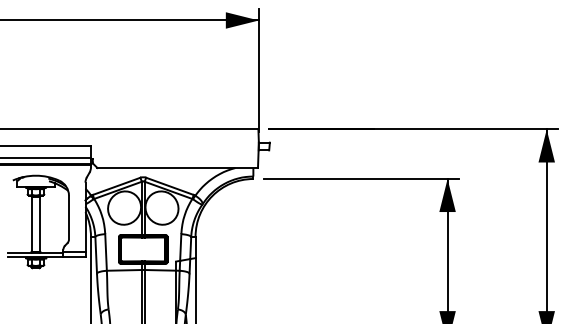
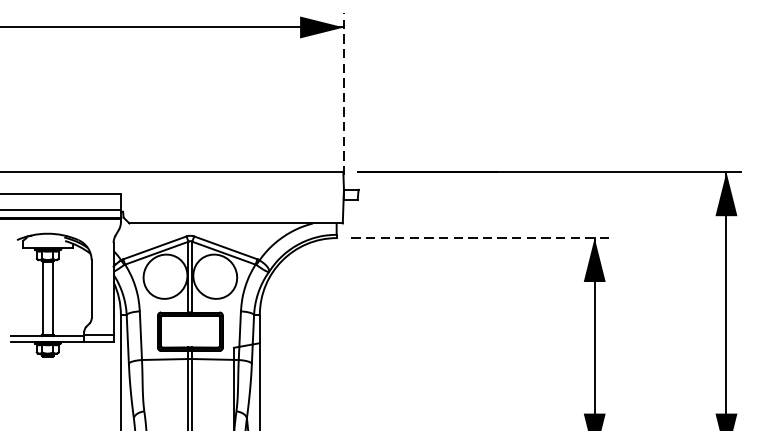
line: (258, 70) -> (343, 93), solid -> dashed
line: (361, 179) -> (480, 238), solid -> dashed

